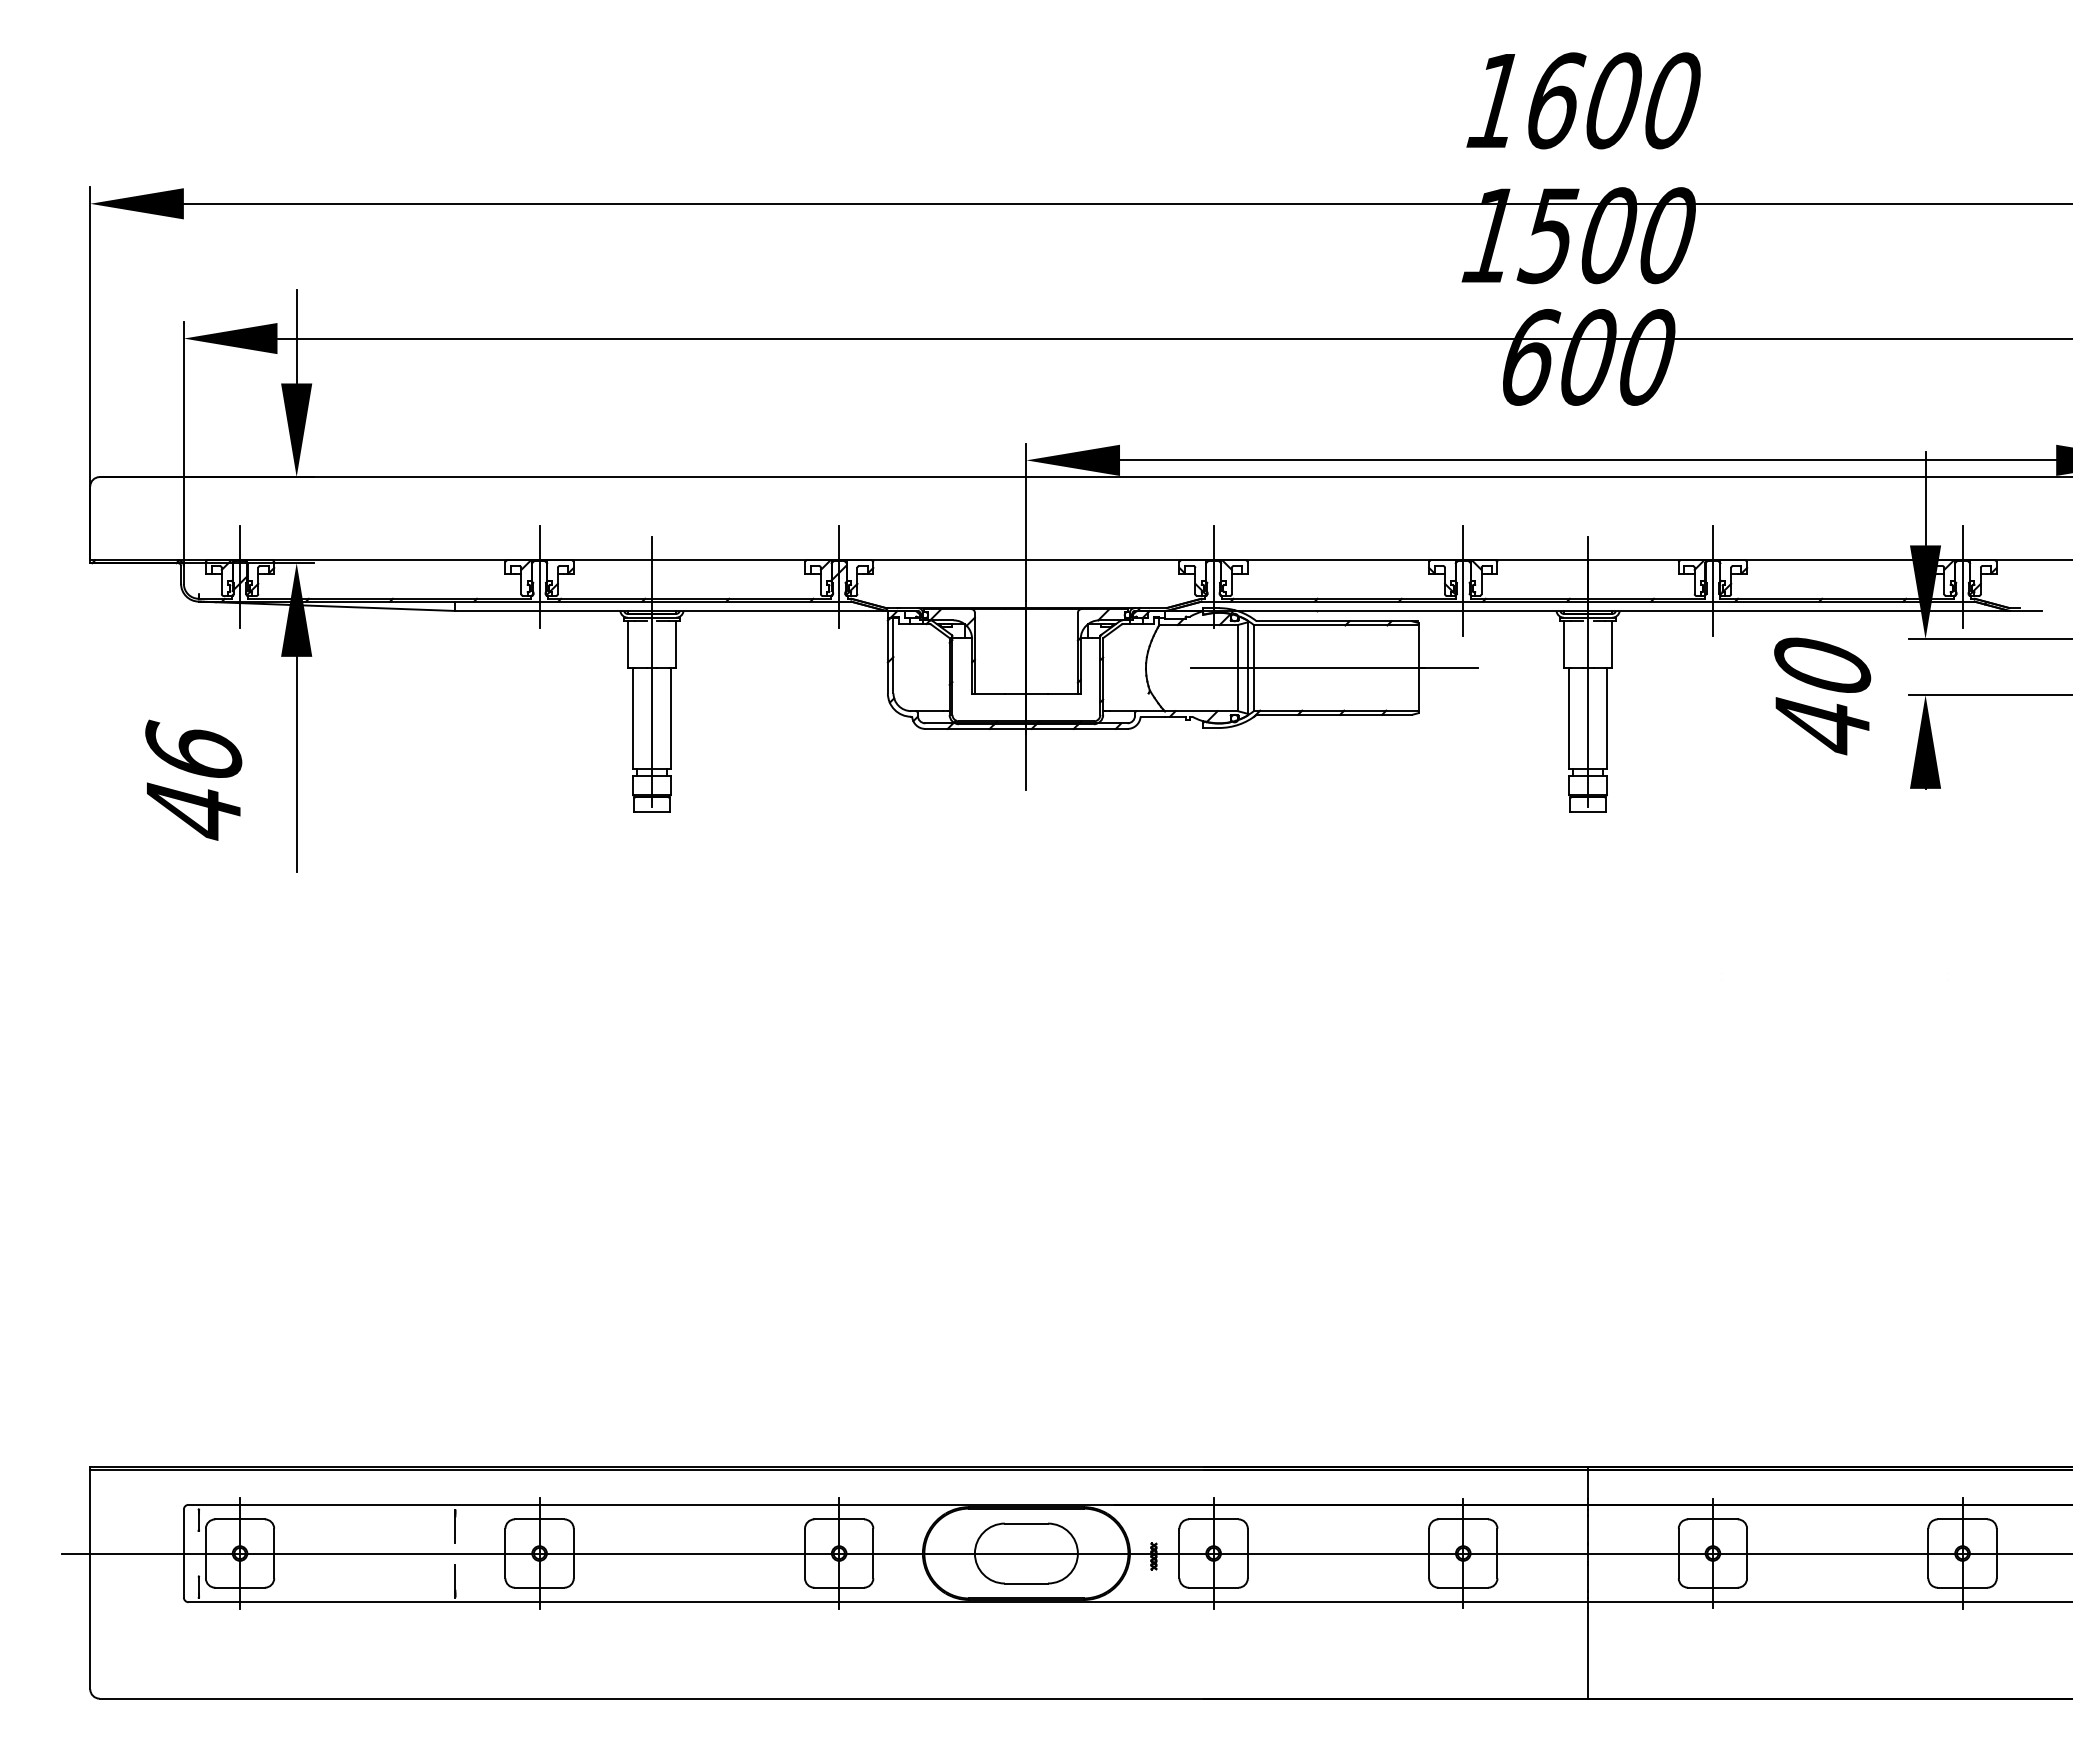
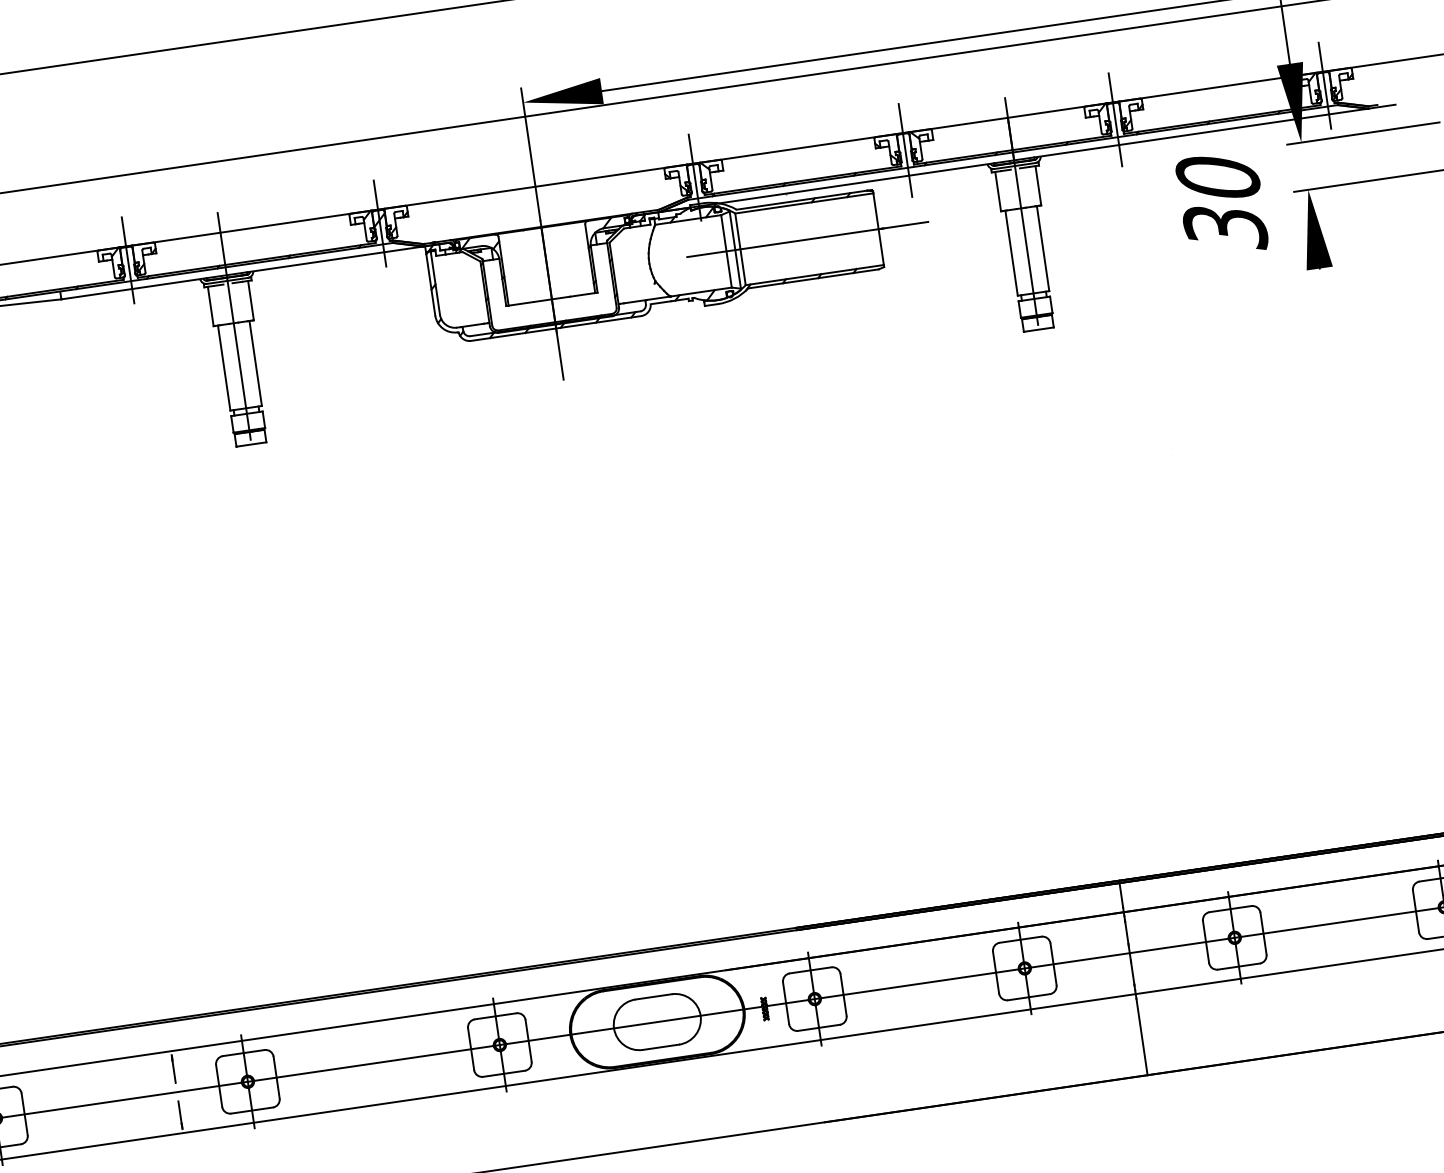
text: (1822, 727) -> (1225, 229), 40 -> 30

